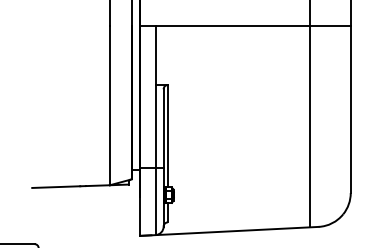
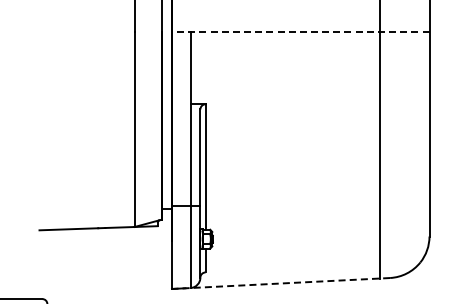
line: (245, 25) -> (300, 31), solid -> dashed
line: (229, 231) -> (280, 283), solid -> dashed

